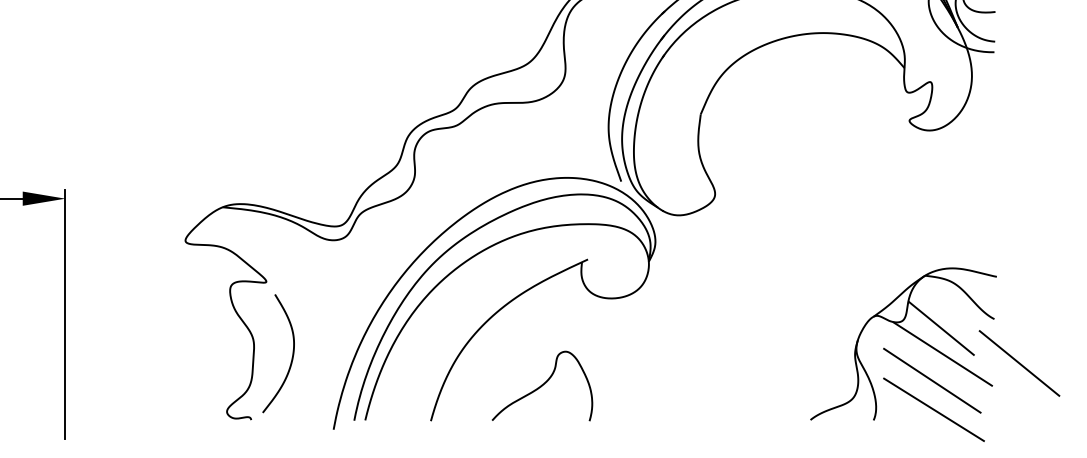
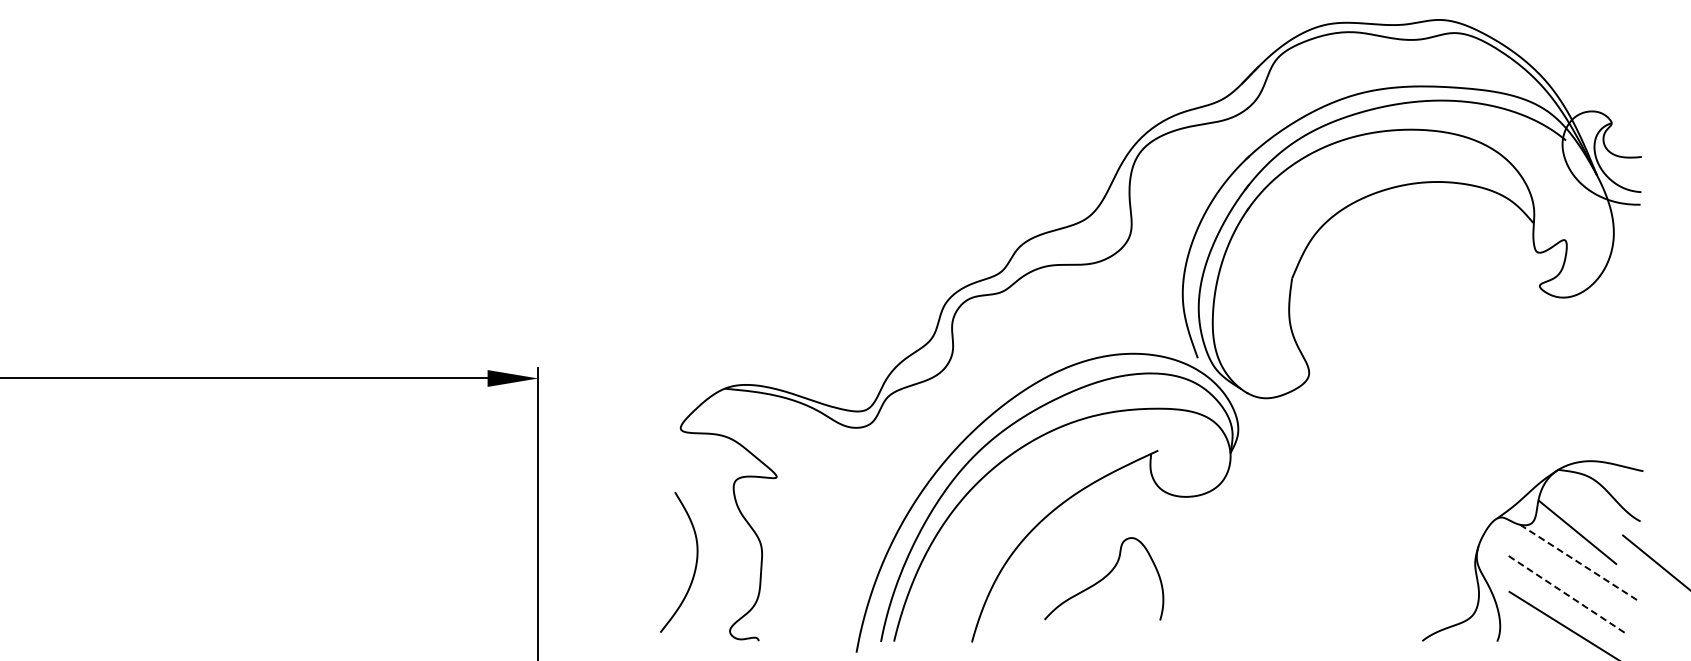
curve: (292, 353) -> (695, 562), moved
line: (942, 354) -> (1579, 563), solid -> dashed
line: (932, 380) -> (1566, 594), solid -> dashed
curve: (542, 385) -> (1104, 578), moved

